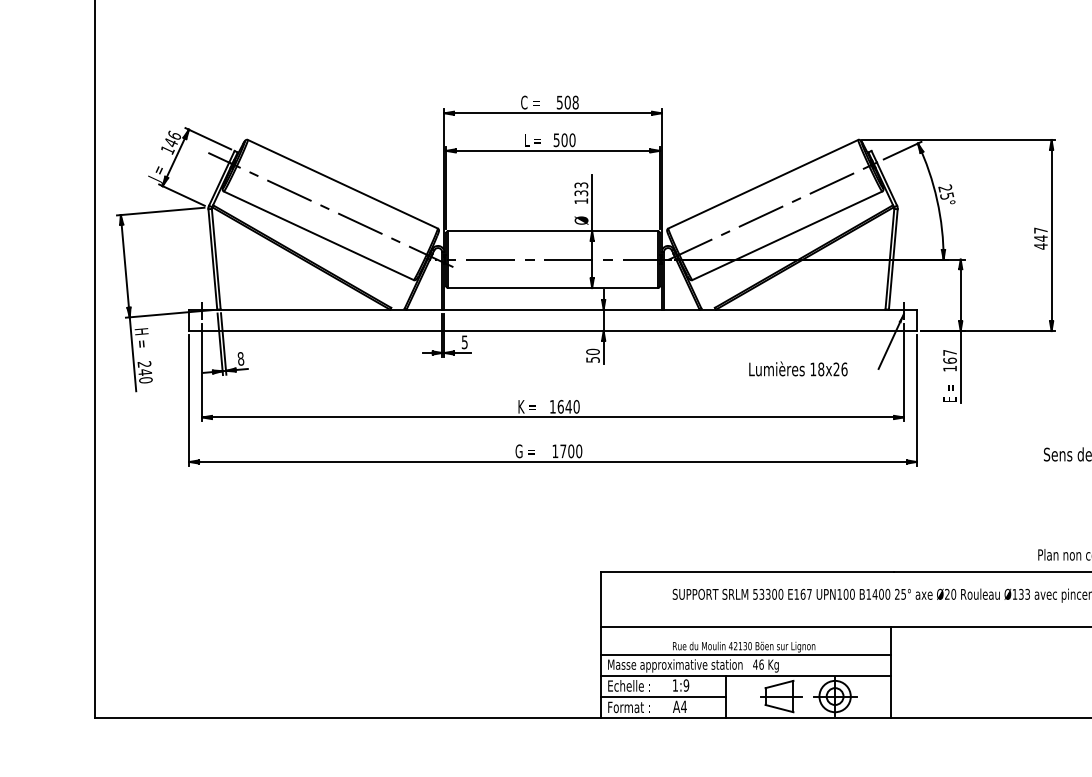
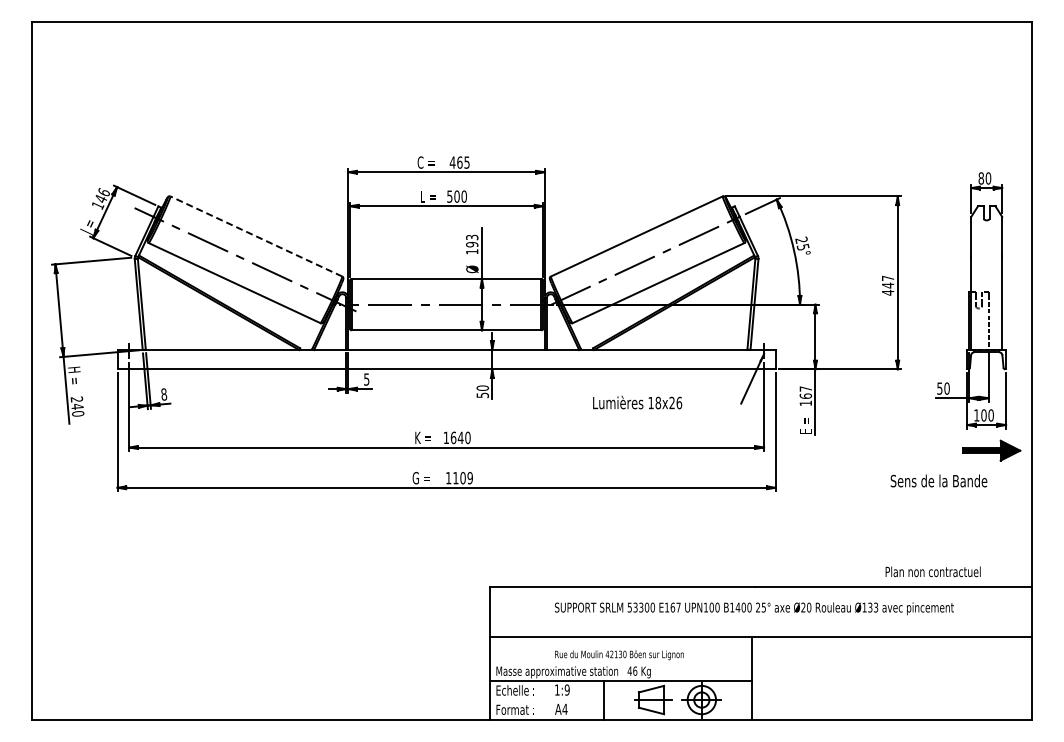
text: (567, 102) -> (459, 162), 508 -> 465
line: (342, 184) -> (256, 236), solid -> dashed
text: (581, 193) -> (472, 244), 133 -> 193
text: (798, 368) -> (637, 402), moved
text: (570, 451) -> (462, 478), 1700 -> 1109
line: (745, 655) -> (620, 662), removed
line: (663, 697) -> (546, 700), removed

